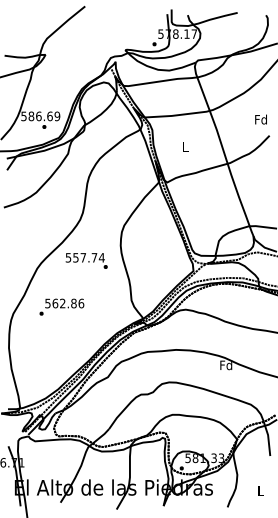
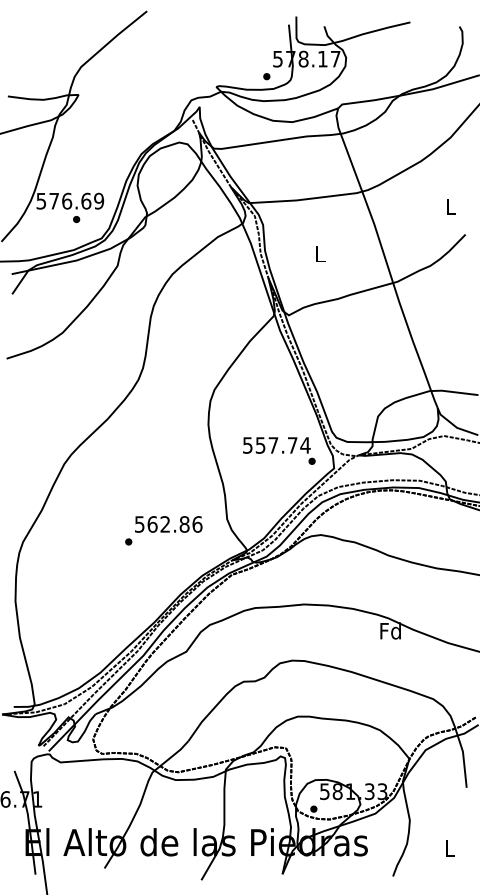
text: (31, 116) -> (54, 201), 586.69 -> 576.69
text: (260, 119) -> (449, 206), Fd -> L
text: (86, 260) -> (278, 450), moved
text: (61, 306) -> (163, 529), moved

